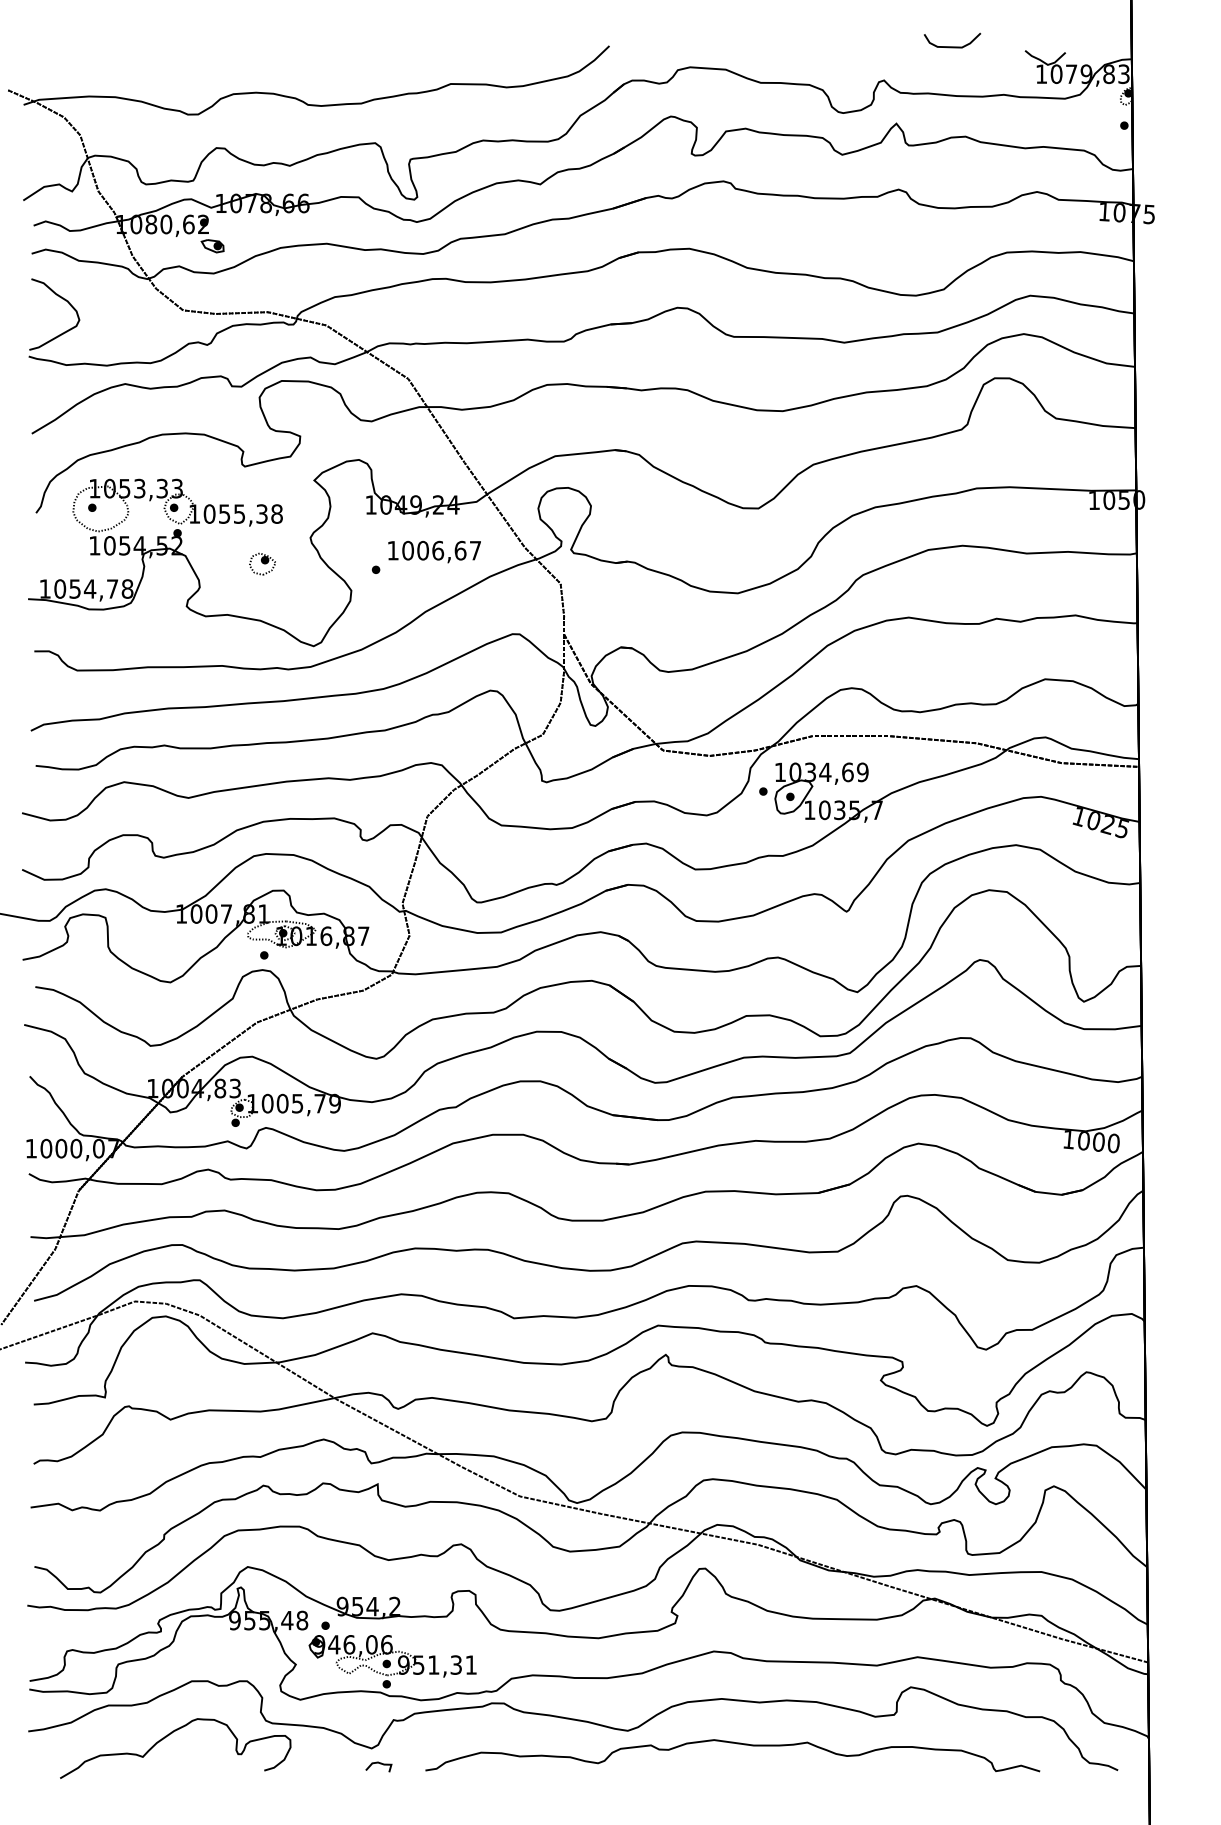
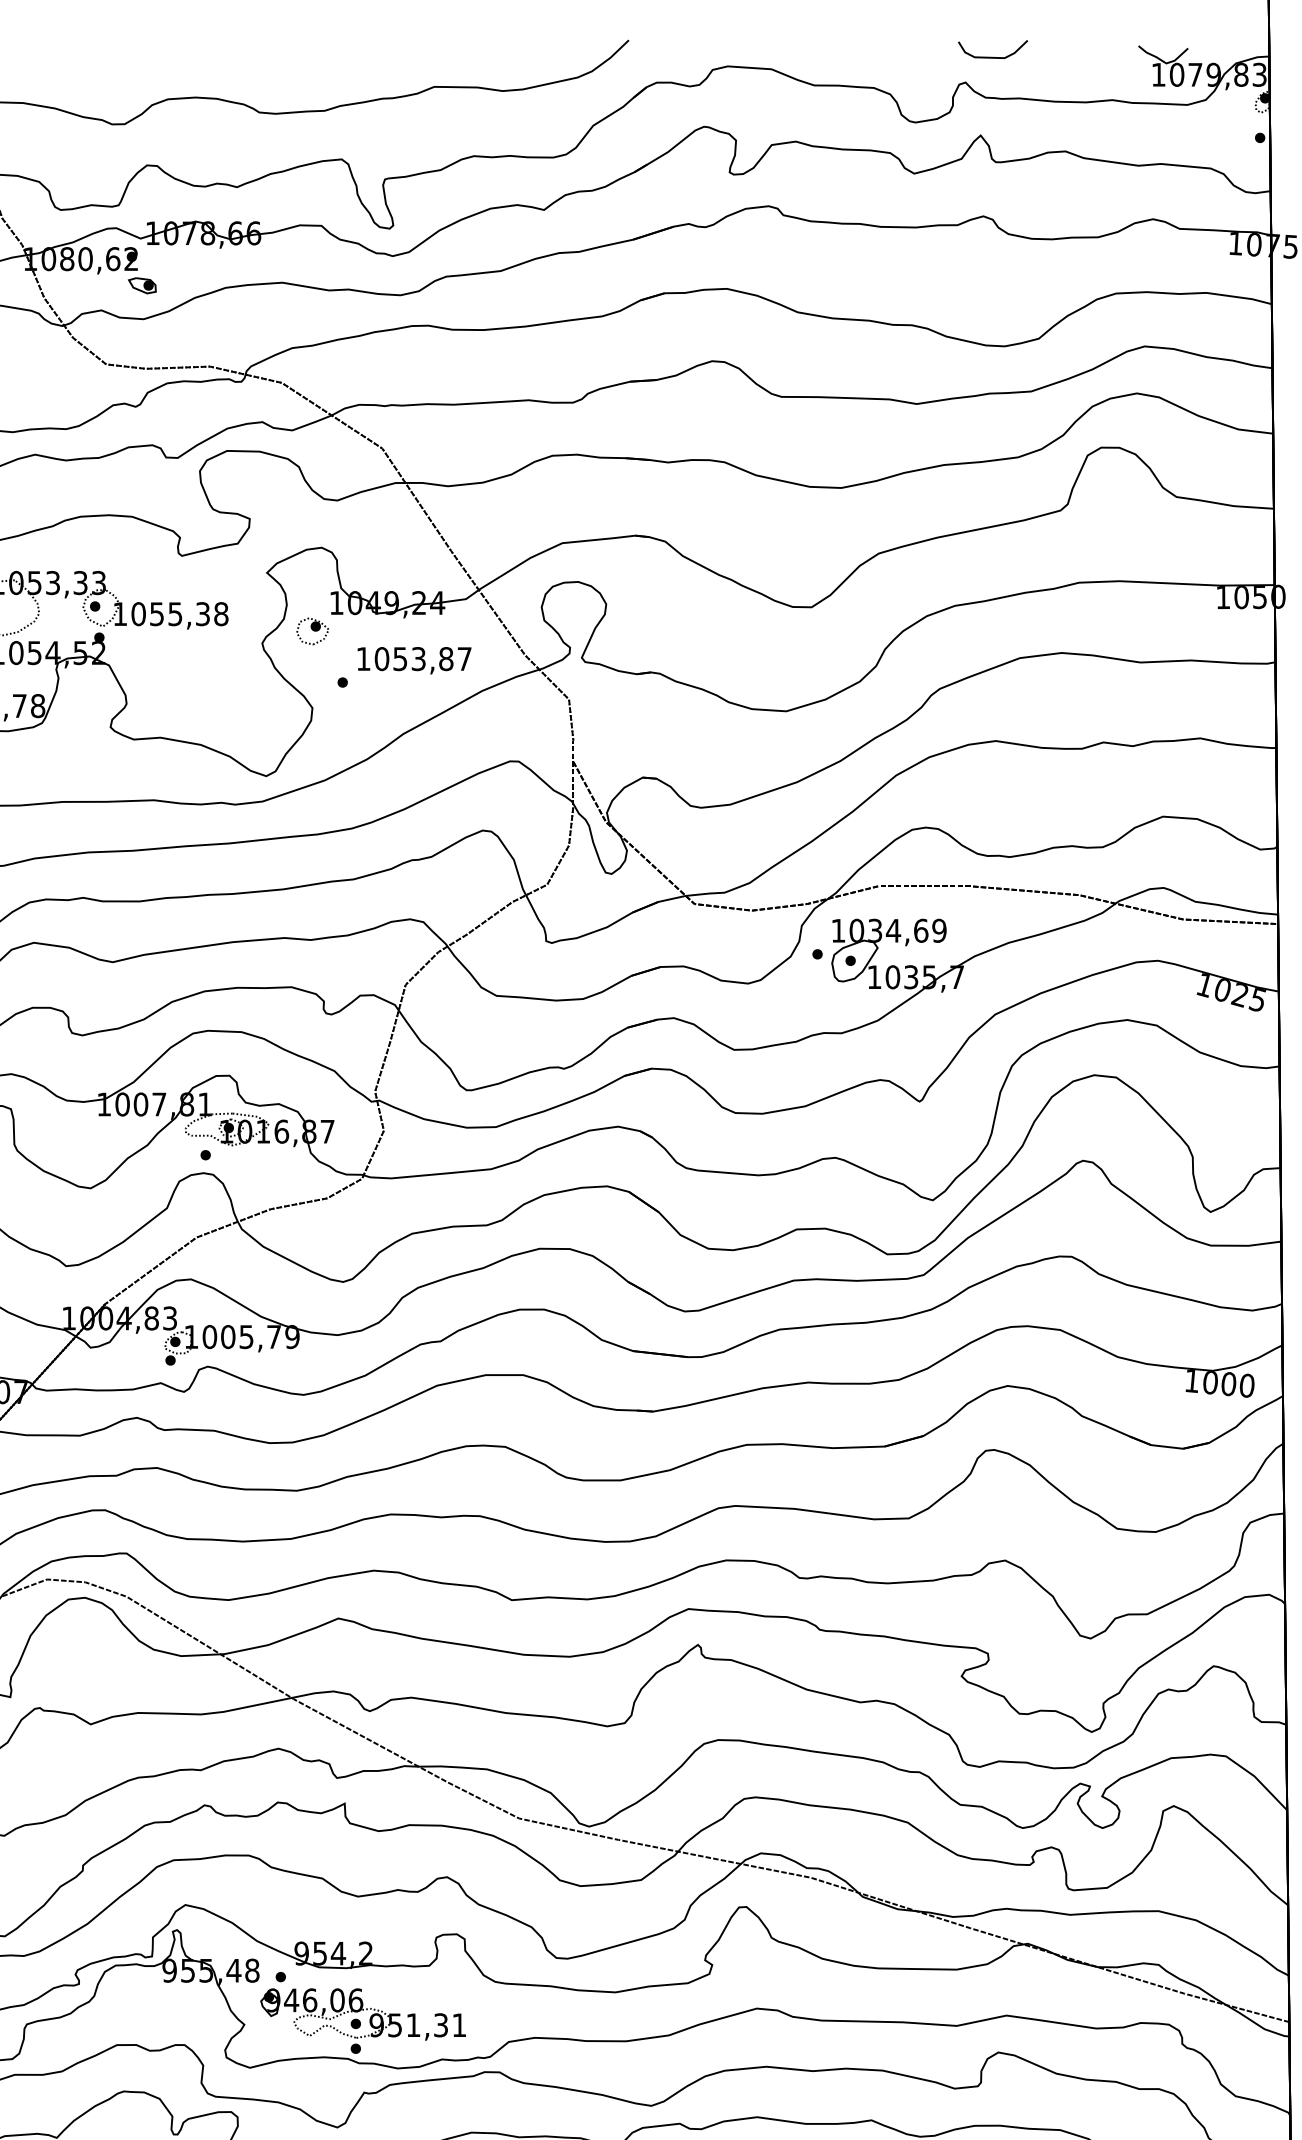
curve: (952, 46) -> (993, 56), moved
text: (441, 550) -> (422, 658), 1006,67 -> 1053,87
part: (262, 563) -> (312, 630), moved

